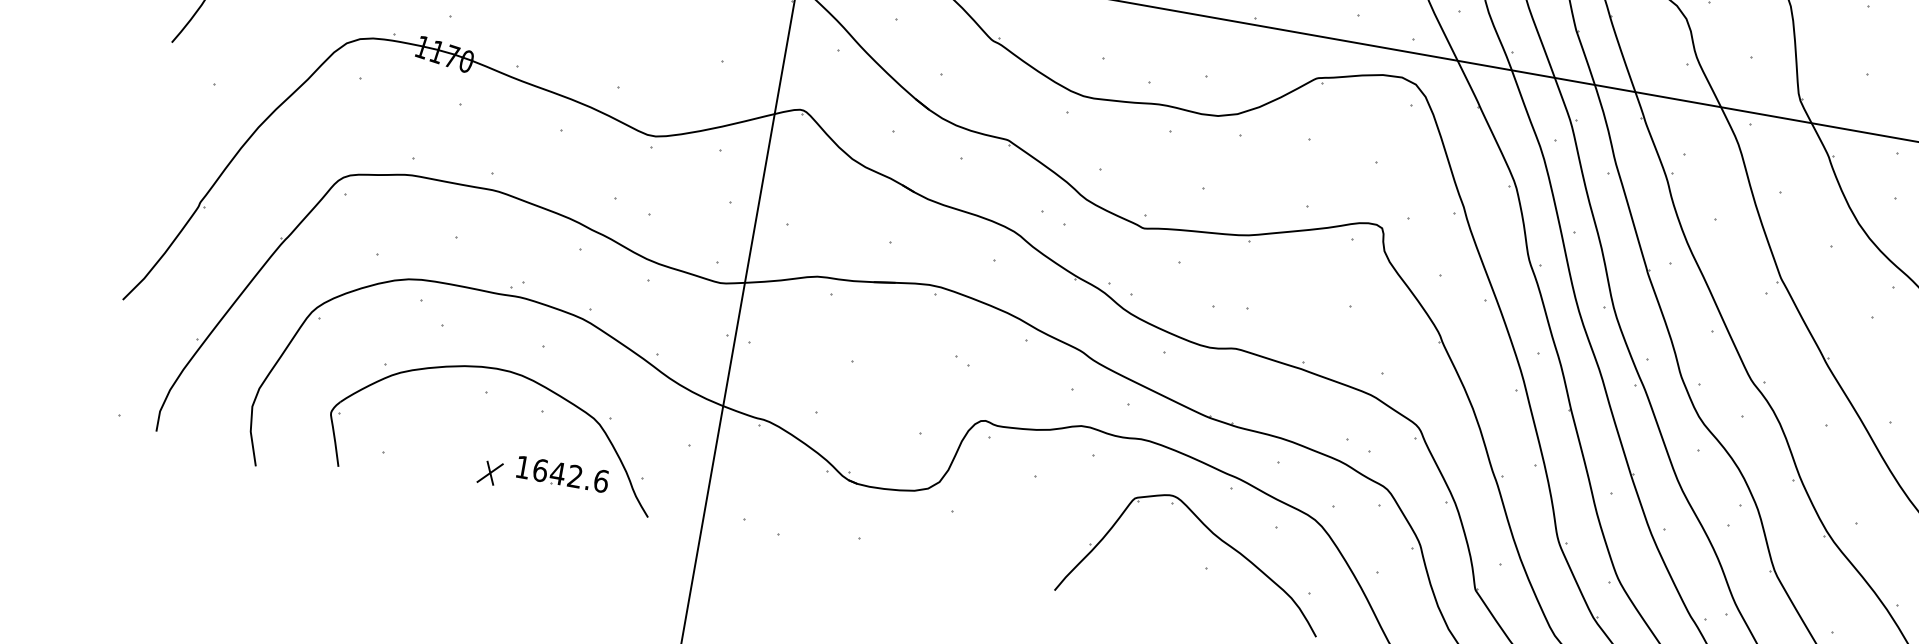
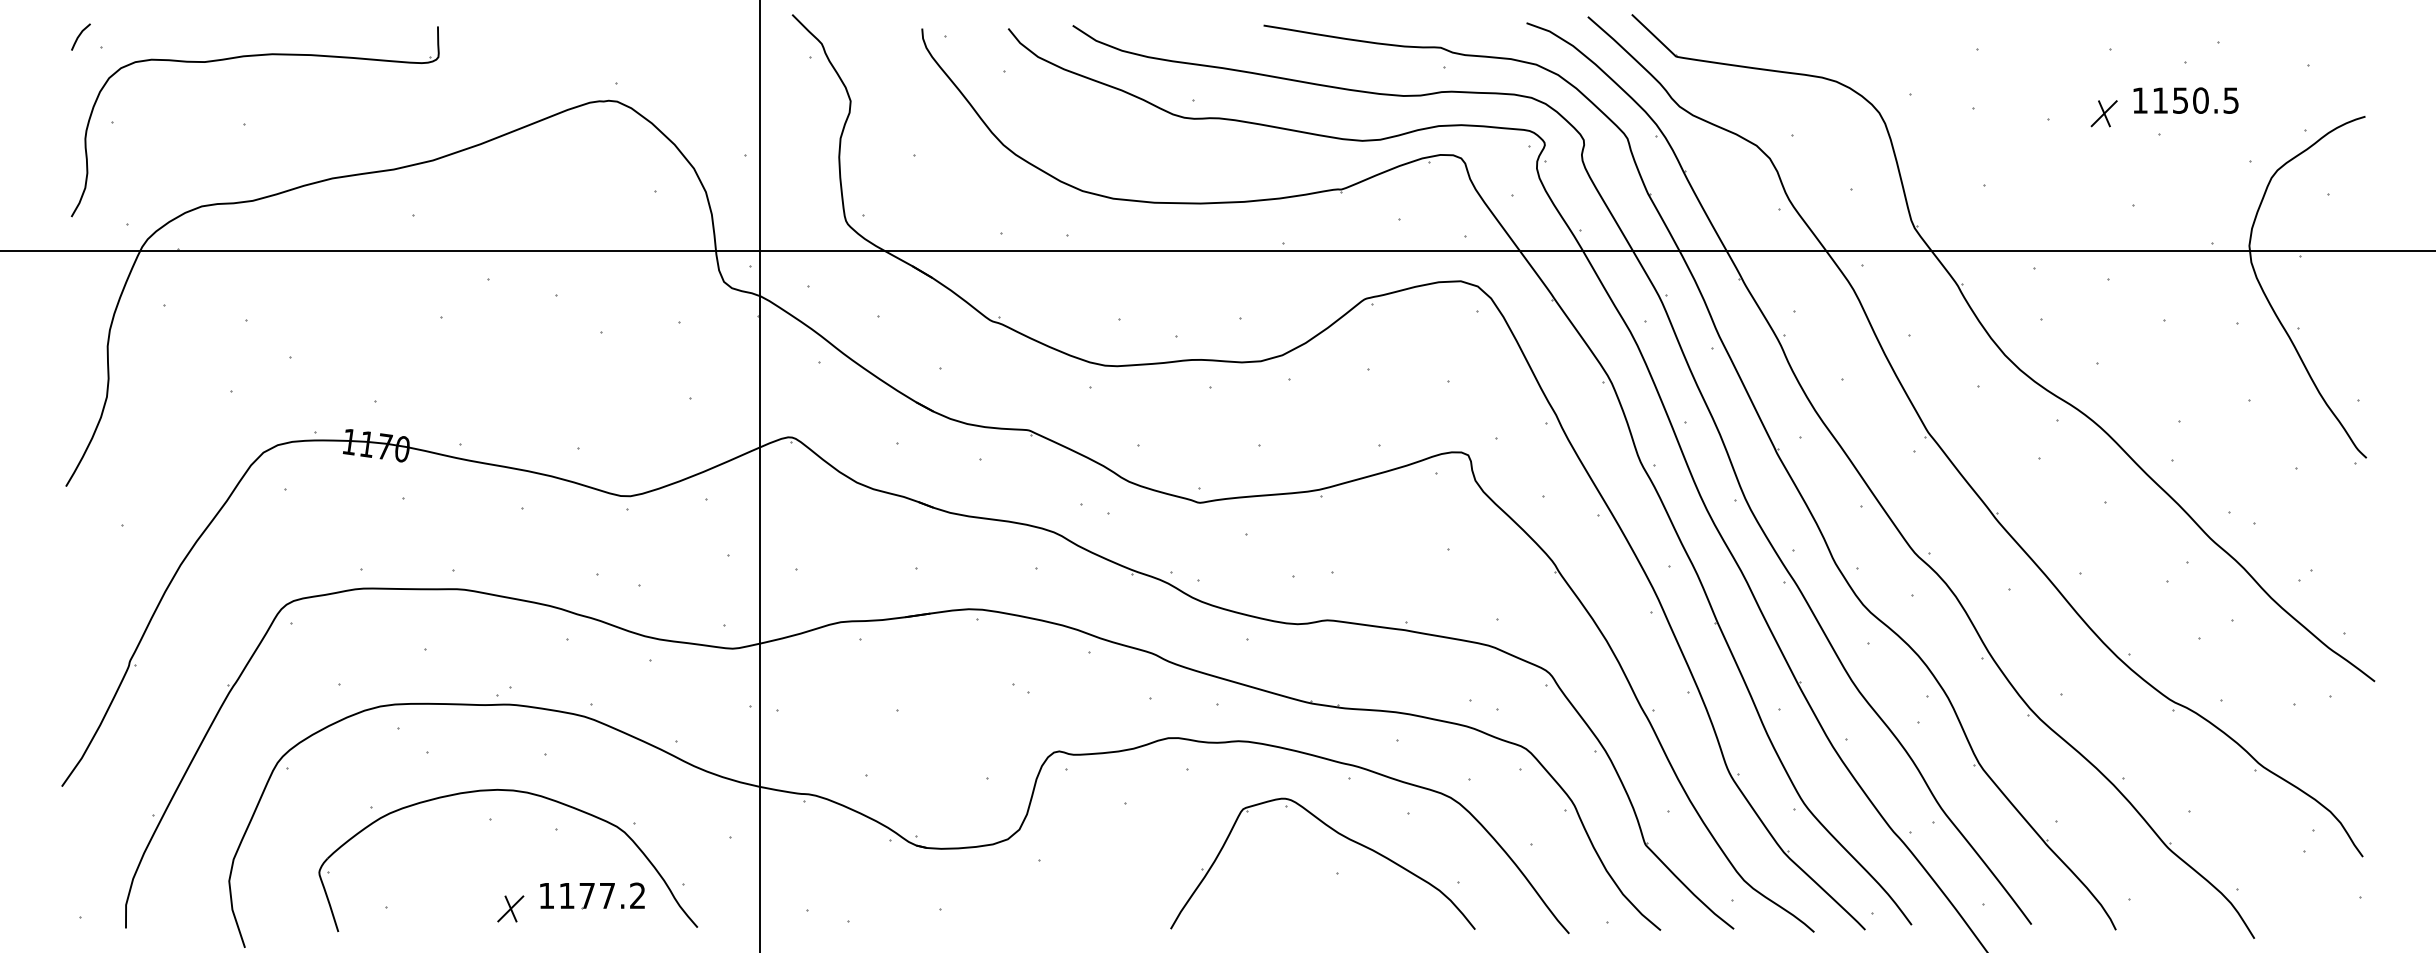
text: (571, 475) -> (602, 895), 1642.6 -> 1177.2

